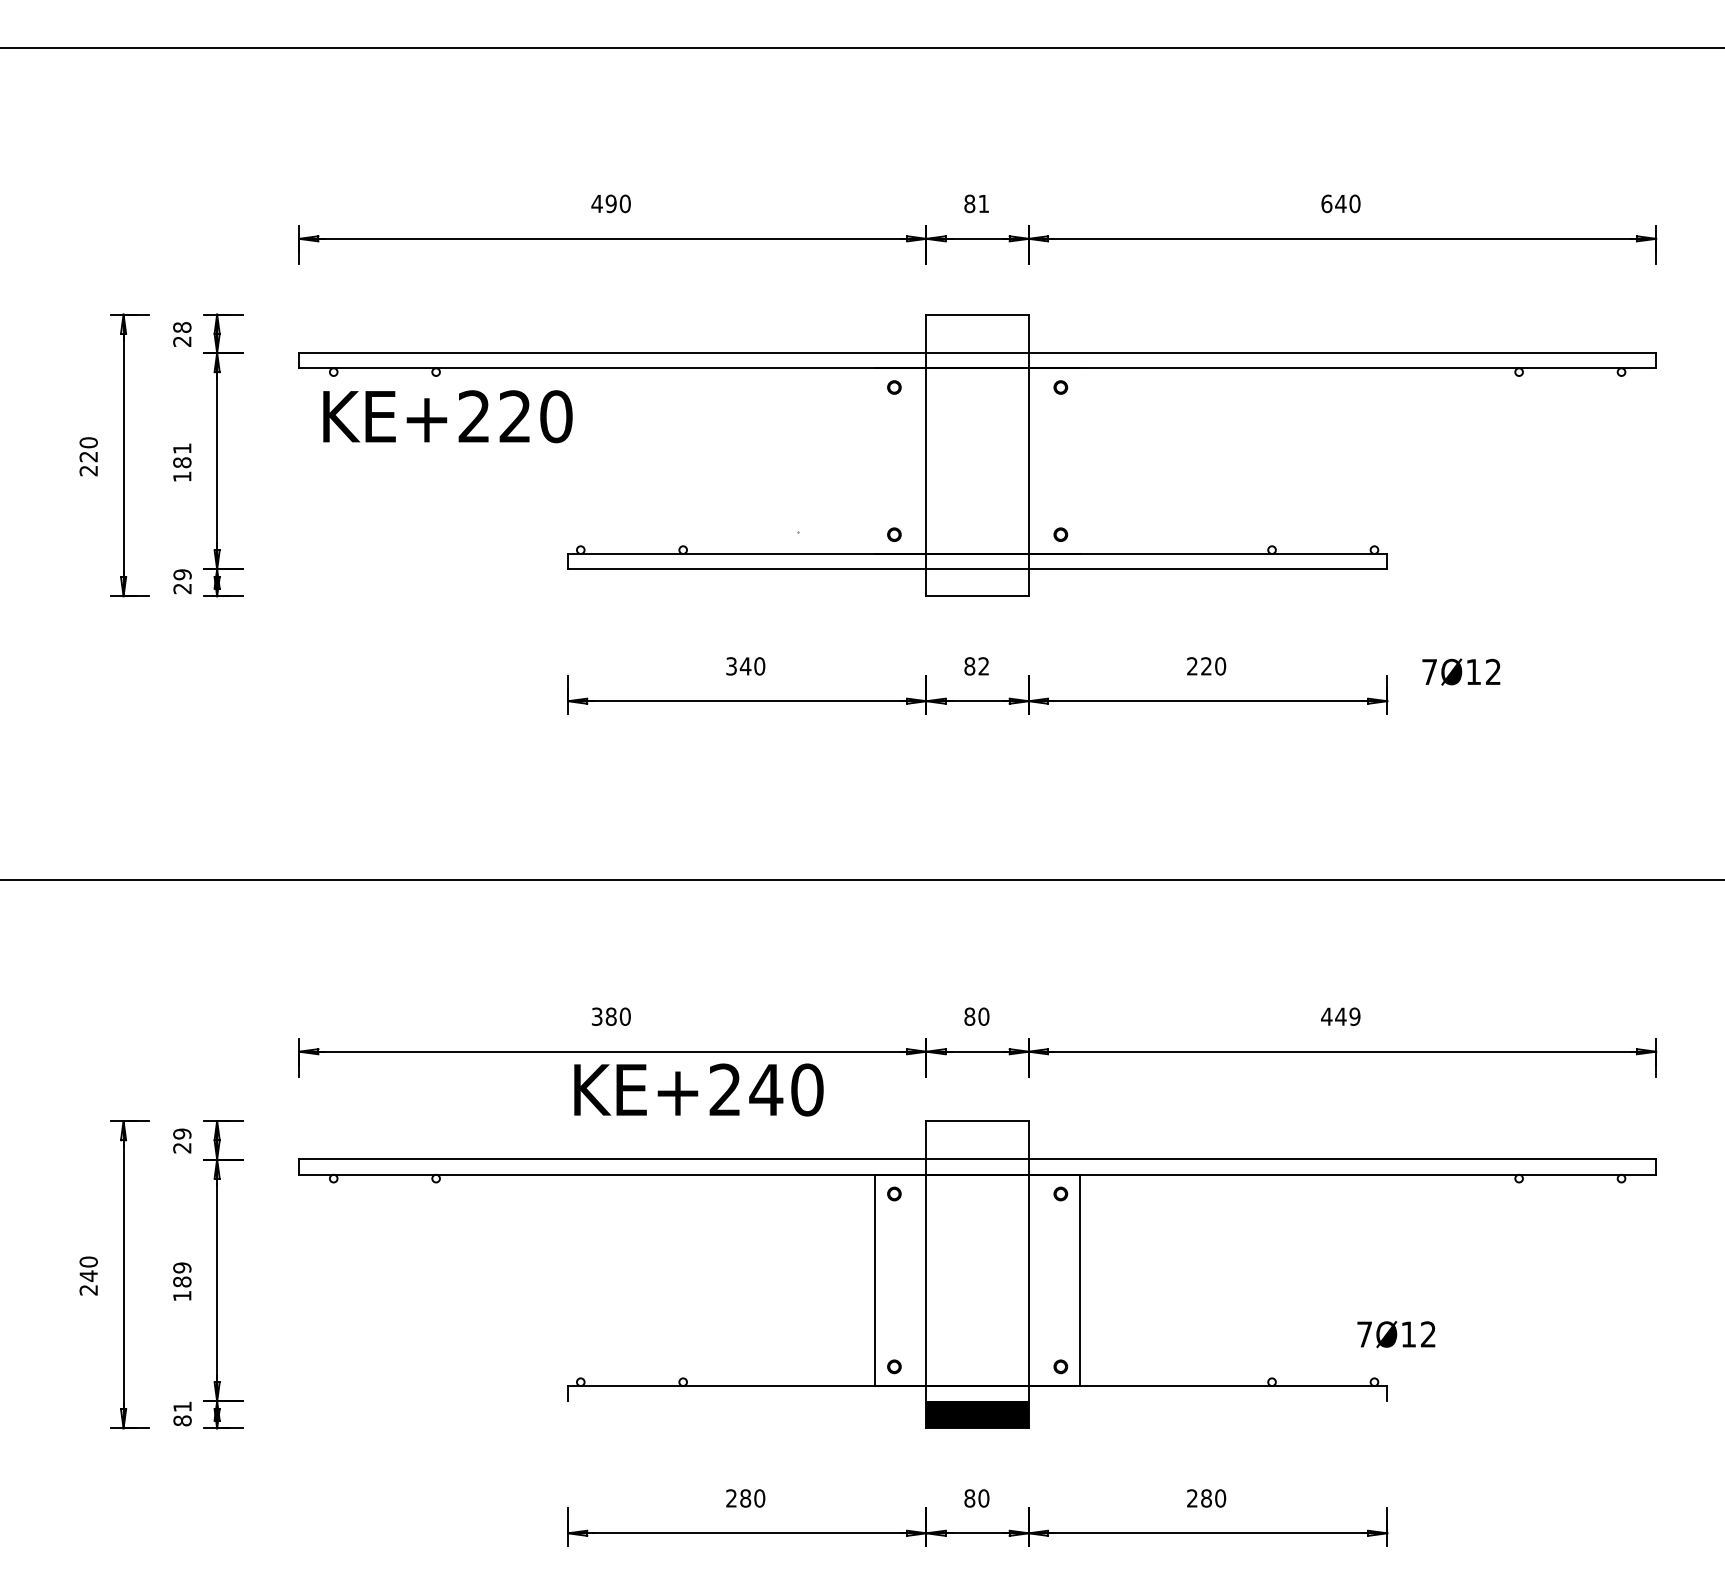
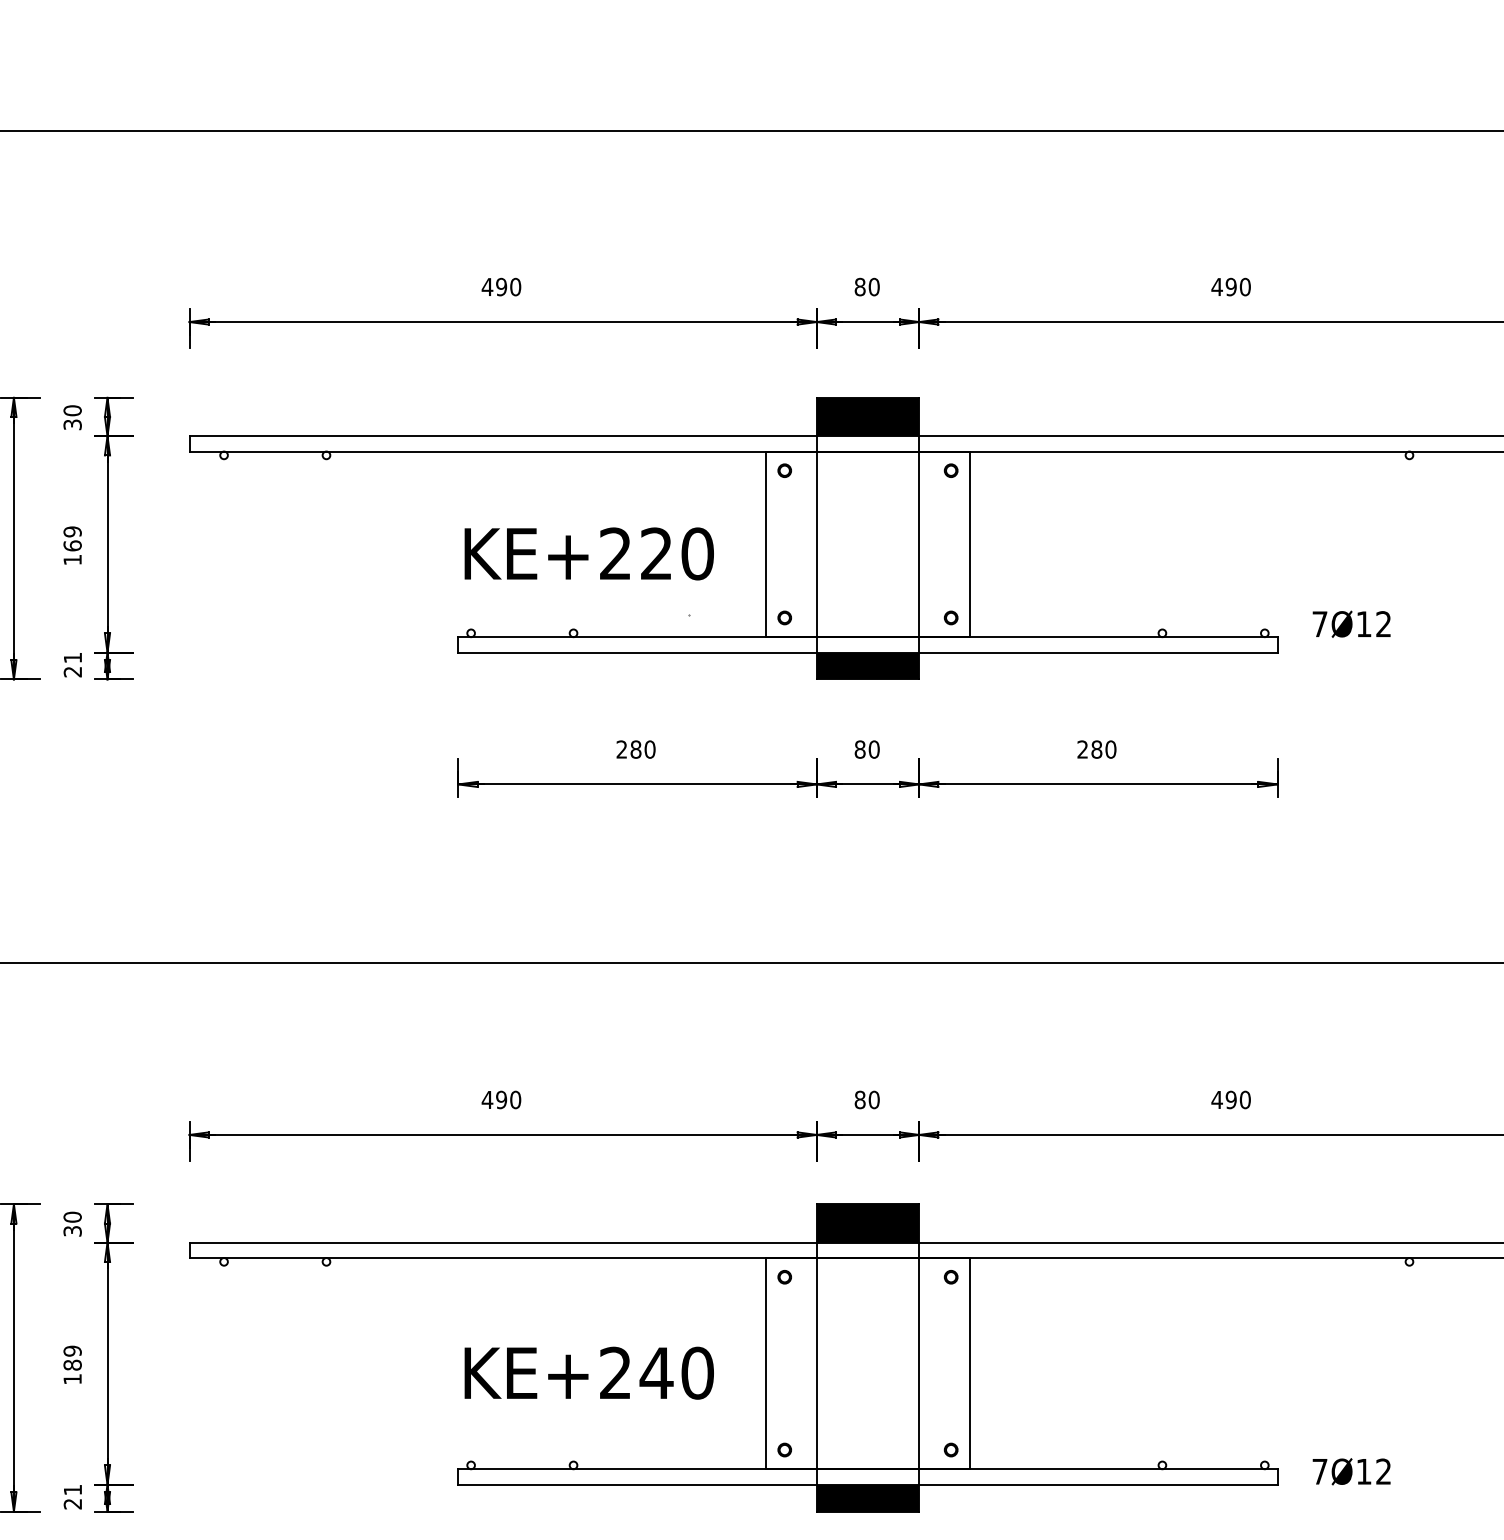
text: (983, 203) -> (873, 286), 81 -> 80
text: (1333, 203) -> (1223, 286), 640 -> 490
fill: (977, 333) -> (867, 416), added
text: (182, 334) -> (72, 417), 28 -> 30
text: (447, 416) -> (588, 553), moved
text: (182, 455) -> (72, 538), 181 -> 169
line: (875, 460) -> (765, 543), added
line: (1080, 460) -> (970, 543), added
text: (182, 574) -> (72, 657), 29 -> 21
fill: (977, 582) -> (867, 665), added
text: (738, 666) -> (628, 749), 340 -> 280
text: (983, 666) -> (873, 749), 82 -> 80
text: (1206, 666) -> (1096, 749), 220 -> 280
text: (1461, 671) -> (1351, 623), moved
text: (603, 1016) -> (493, 1099), 380 -> 490
text: (1347, 1016) -> (1237, 1099), 449 -> 490
text: (698, 1089) -> (588, 1372), moved
text: (182, 1140) -> (72, 1223), 29 -> 30
fill: (977, 1140) -> (867, 1223), added
text: (1396, 1334) -> (1351, 1471), moved
line: (977, 1401) -> (867, 1484), added
text: (182, 1420) -> (72, 1503), 81 -> 21

